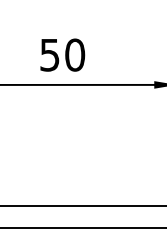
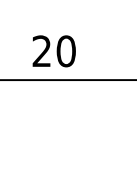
text: (49, 54) -> (41, 50), 50 -> 20

